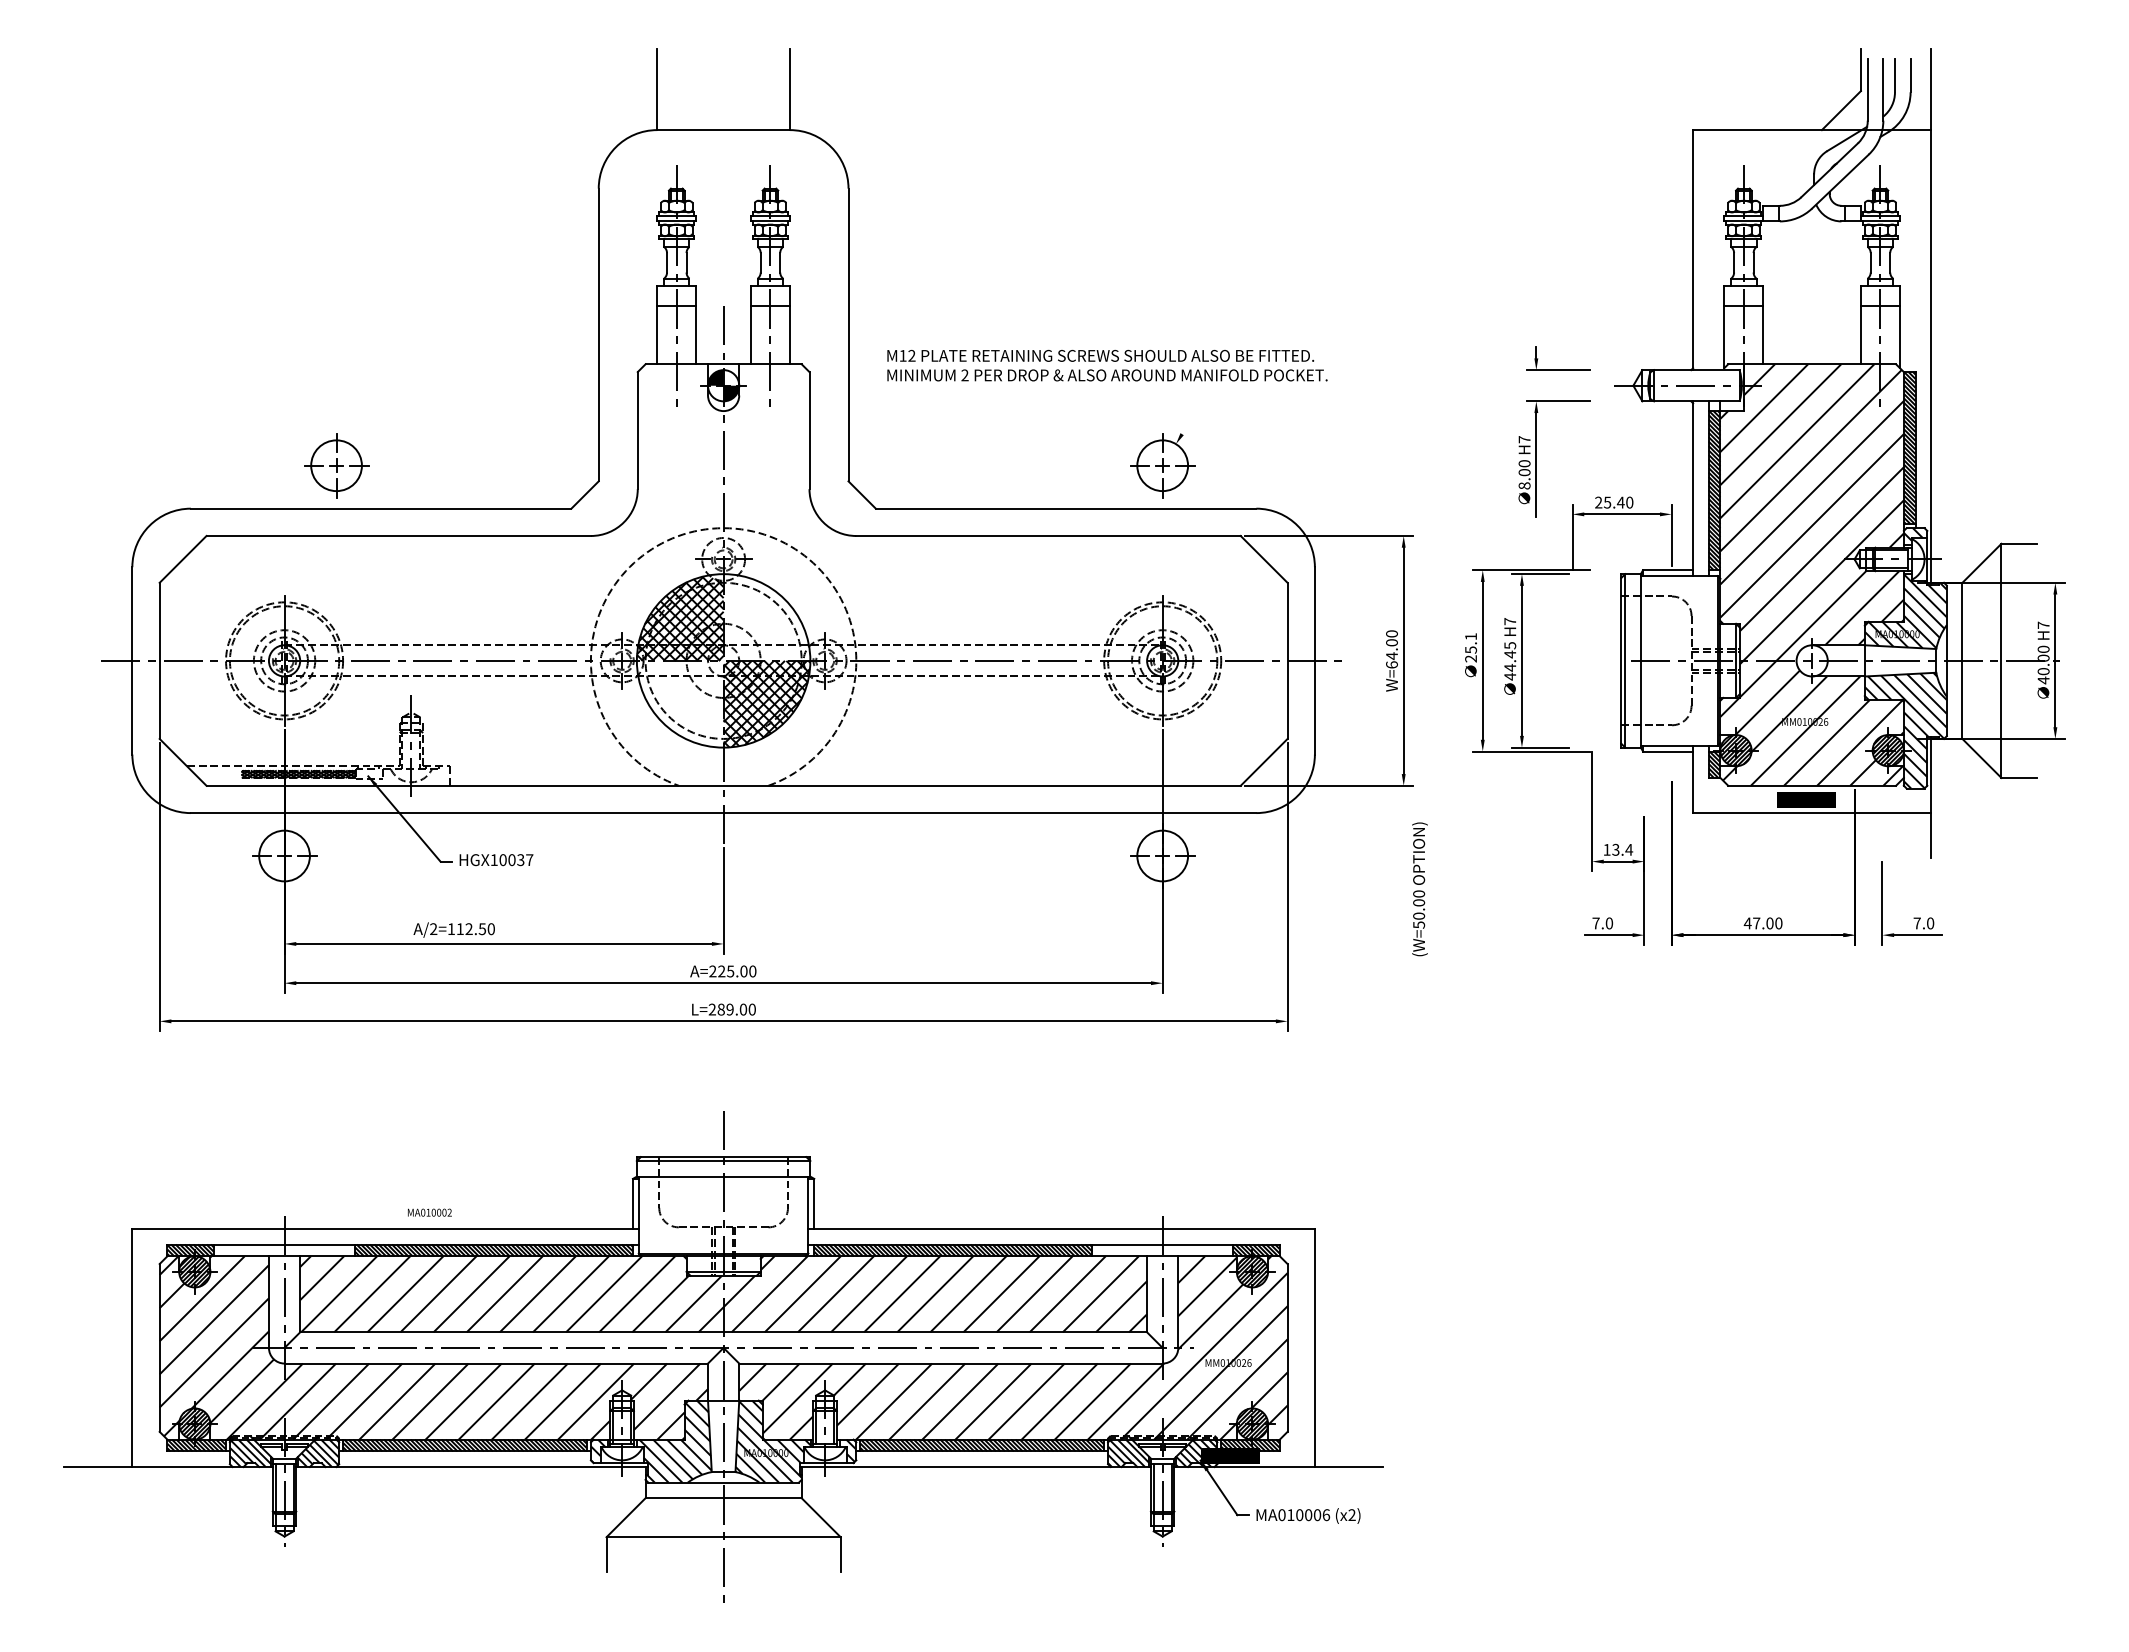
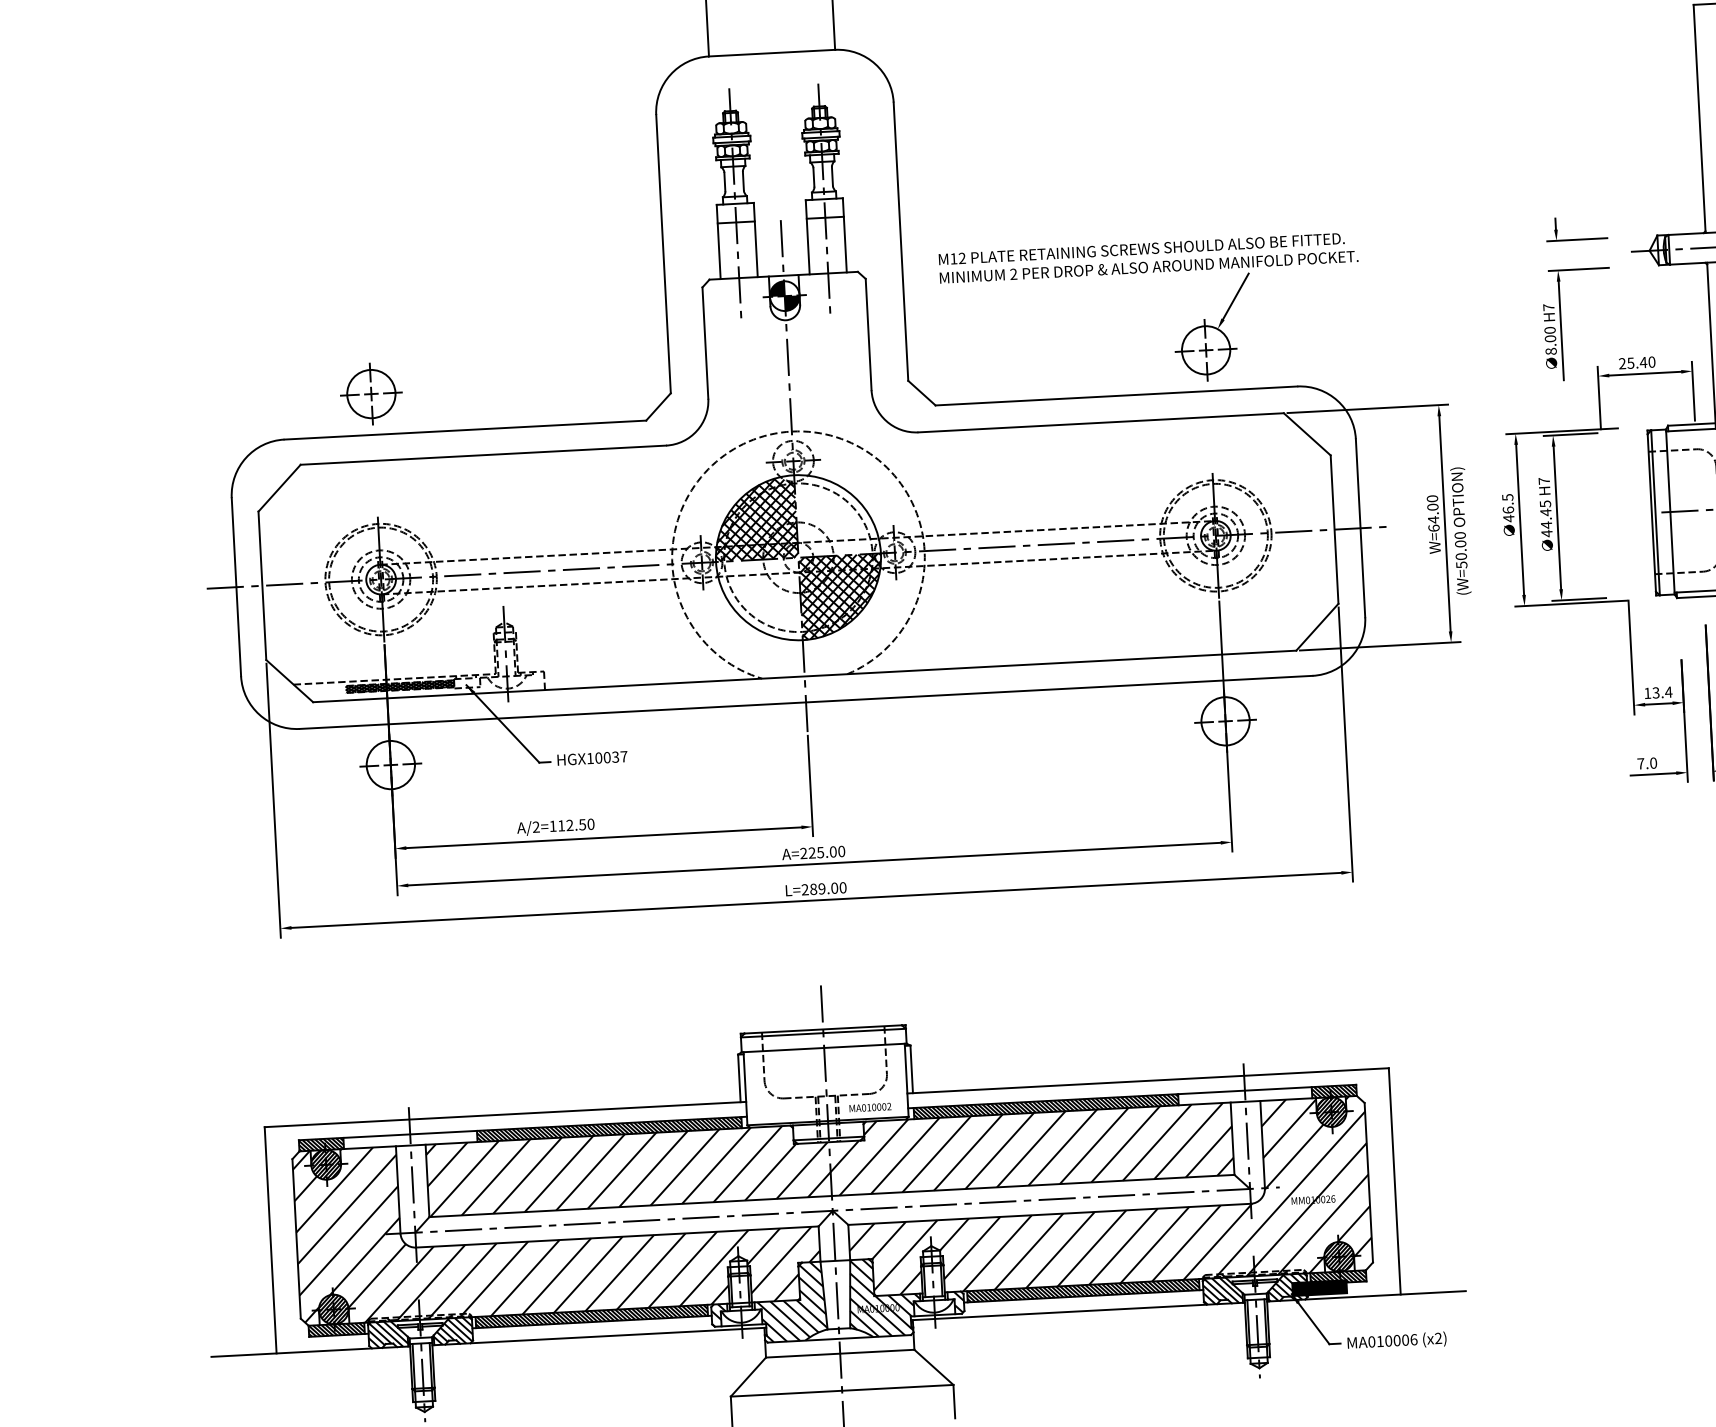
line: (1196, 410) -> (1235, 296), added
part: (336, 465) -> (371, 393), moved
text: (1471, 647) -> (1508, 507), 25.1 -> 46.5
text: (1419, 889) -> (1460, 531), moved
text: (429, 1212) -> (870, 1107), moved

